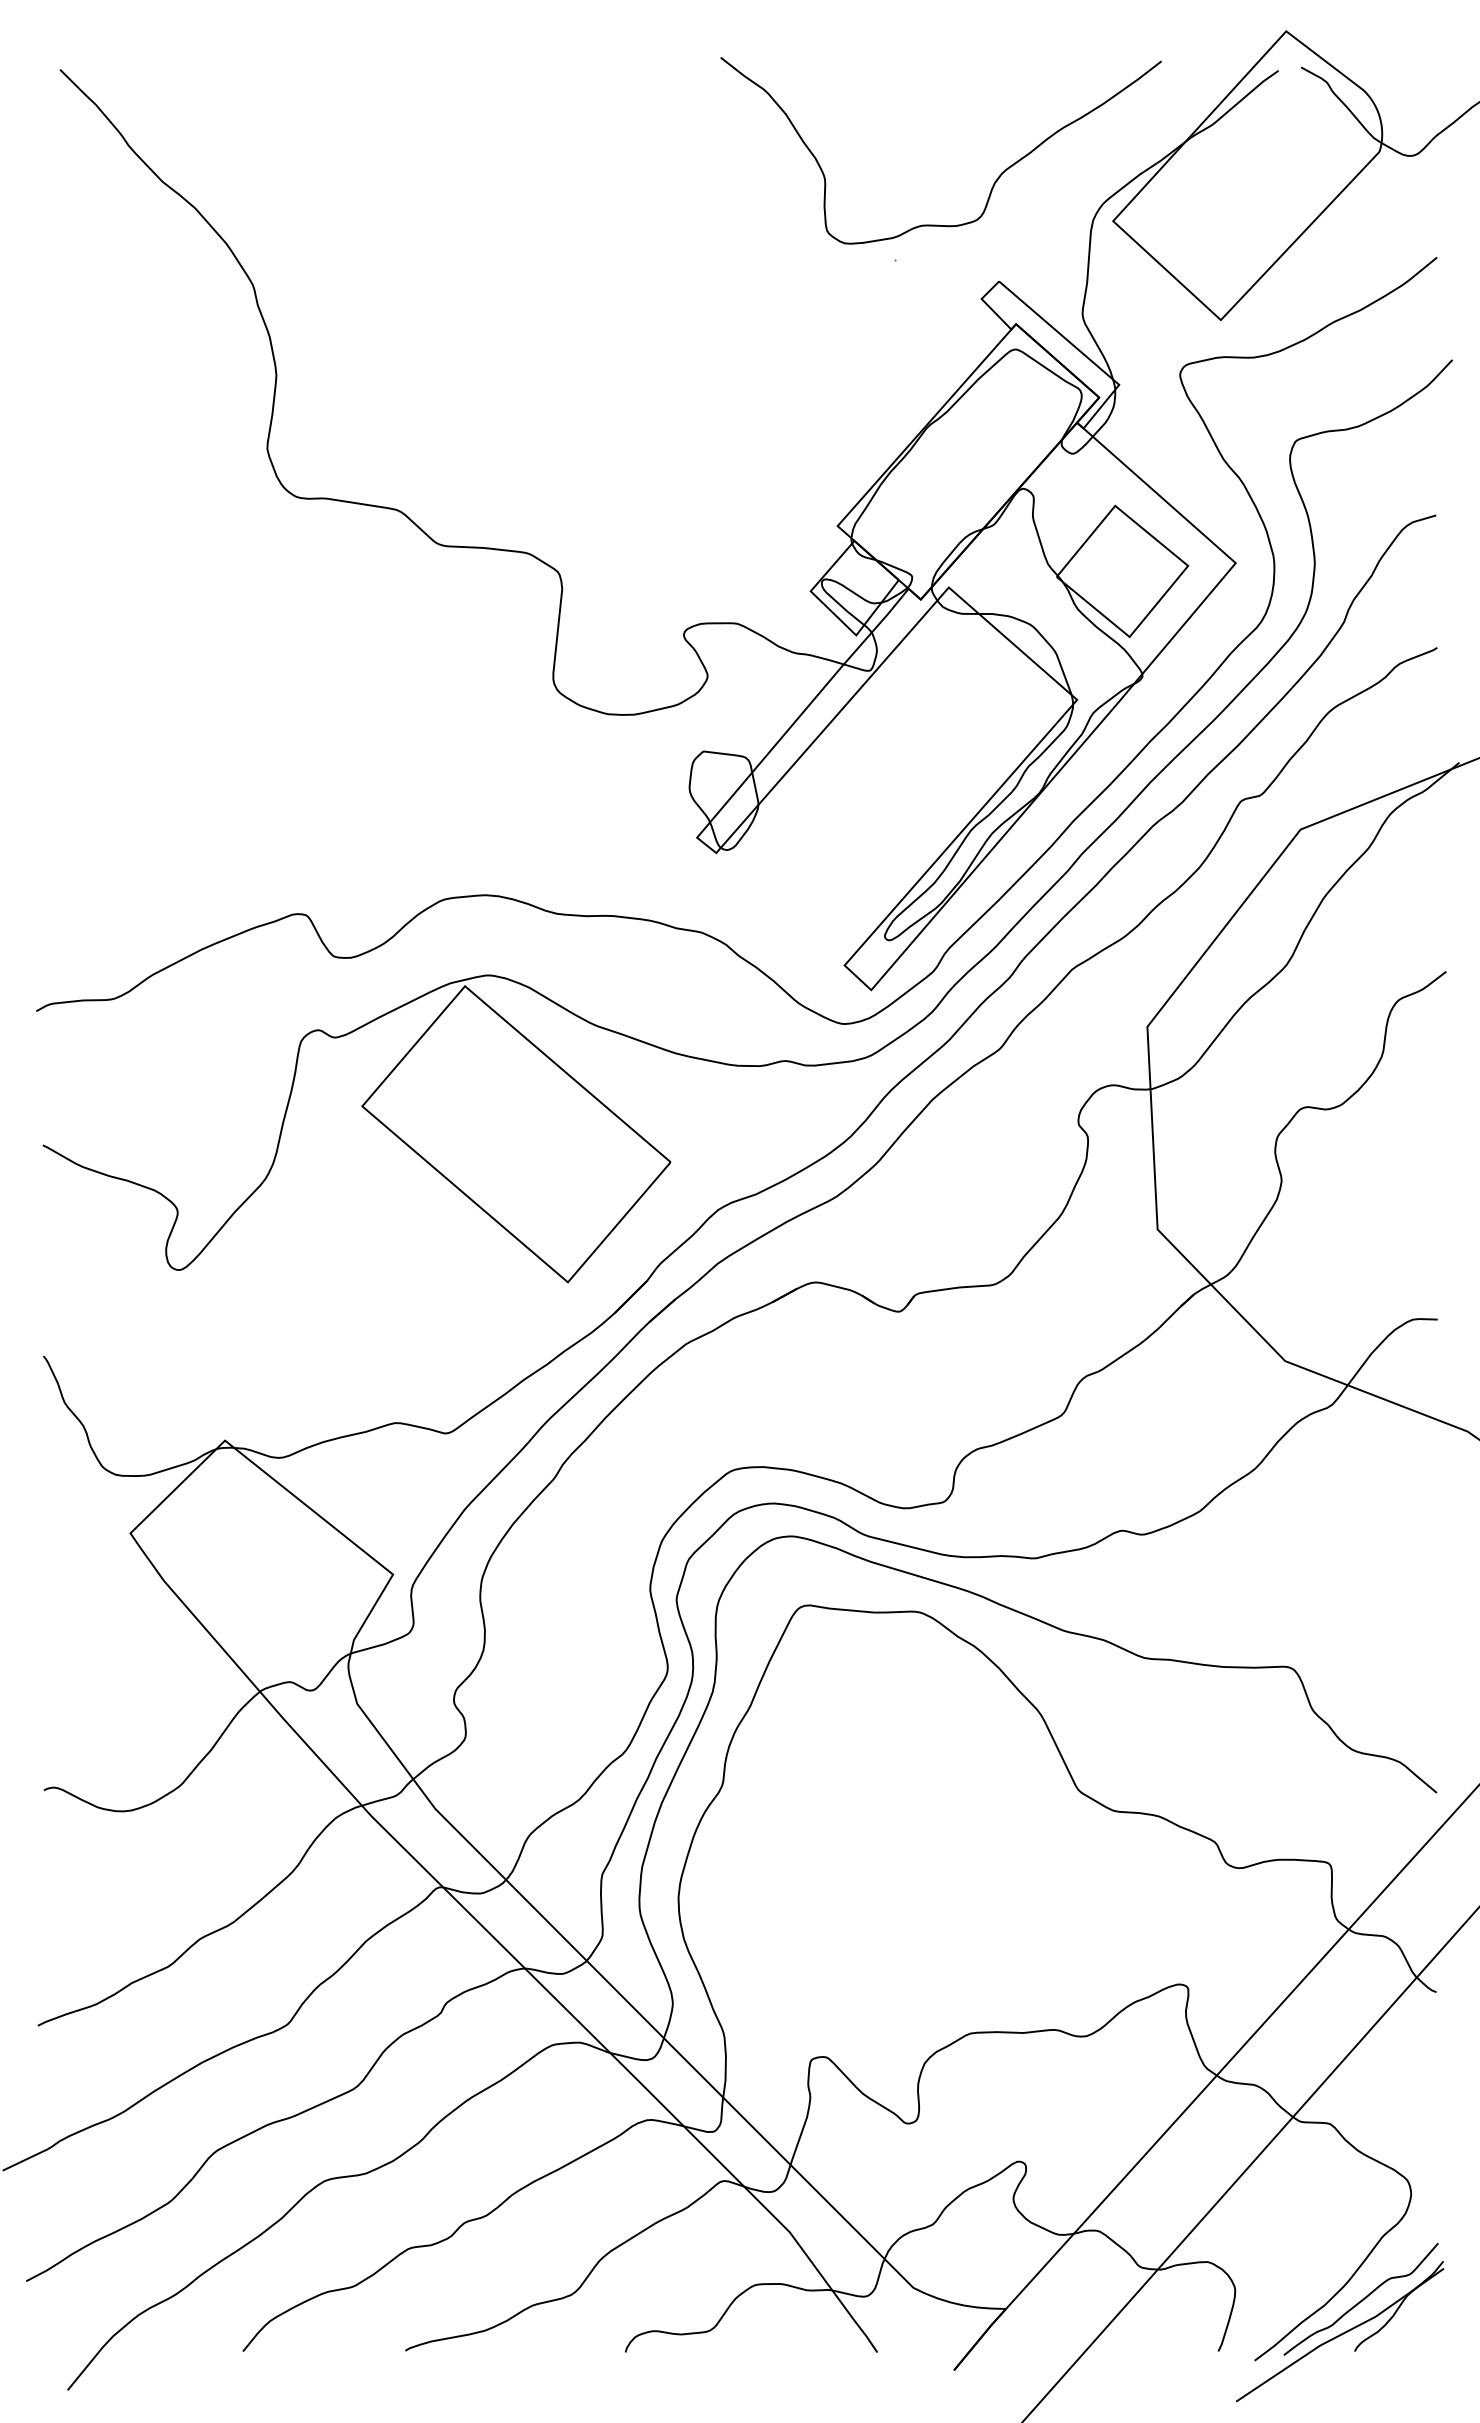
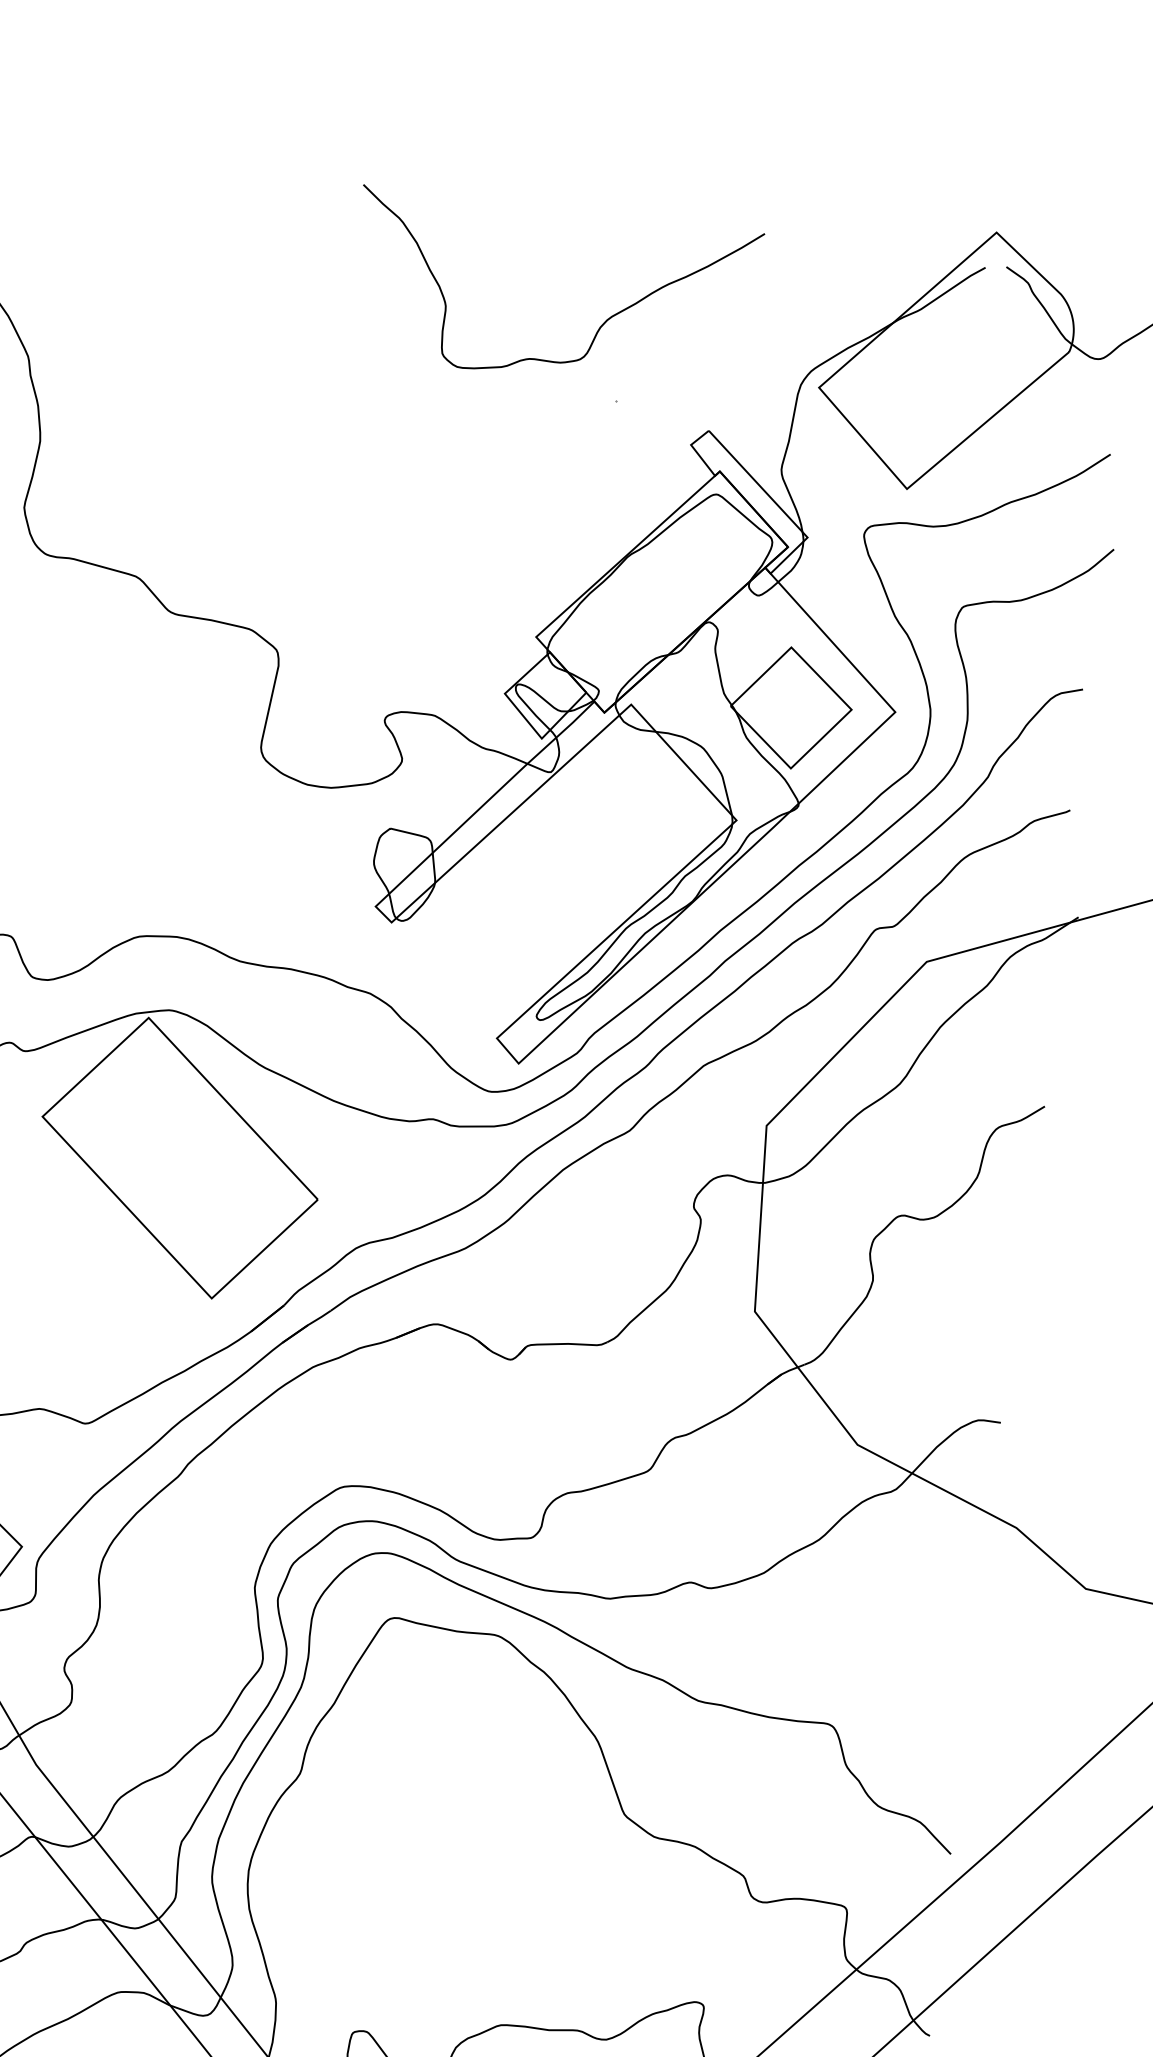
curve: (994, 181) -> (600, 326), moved

